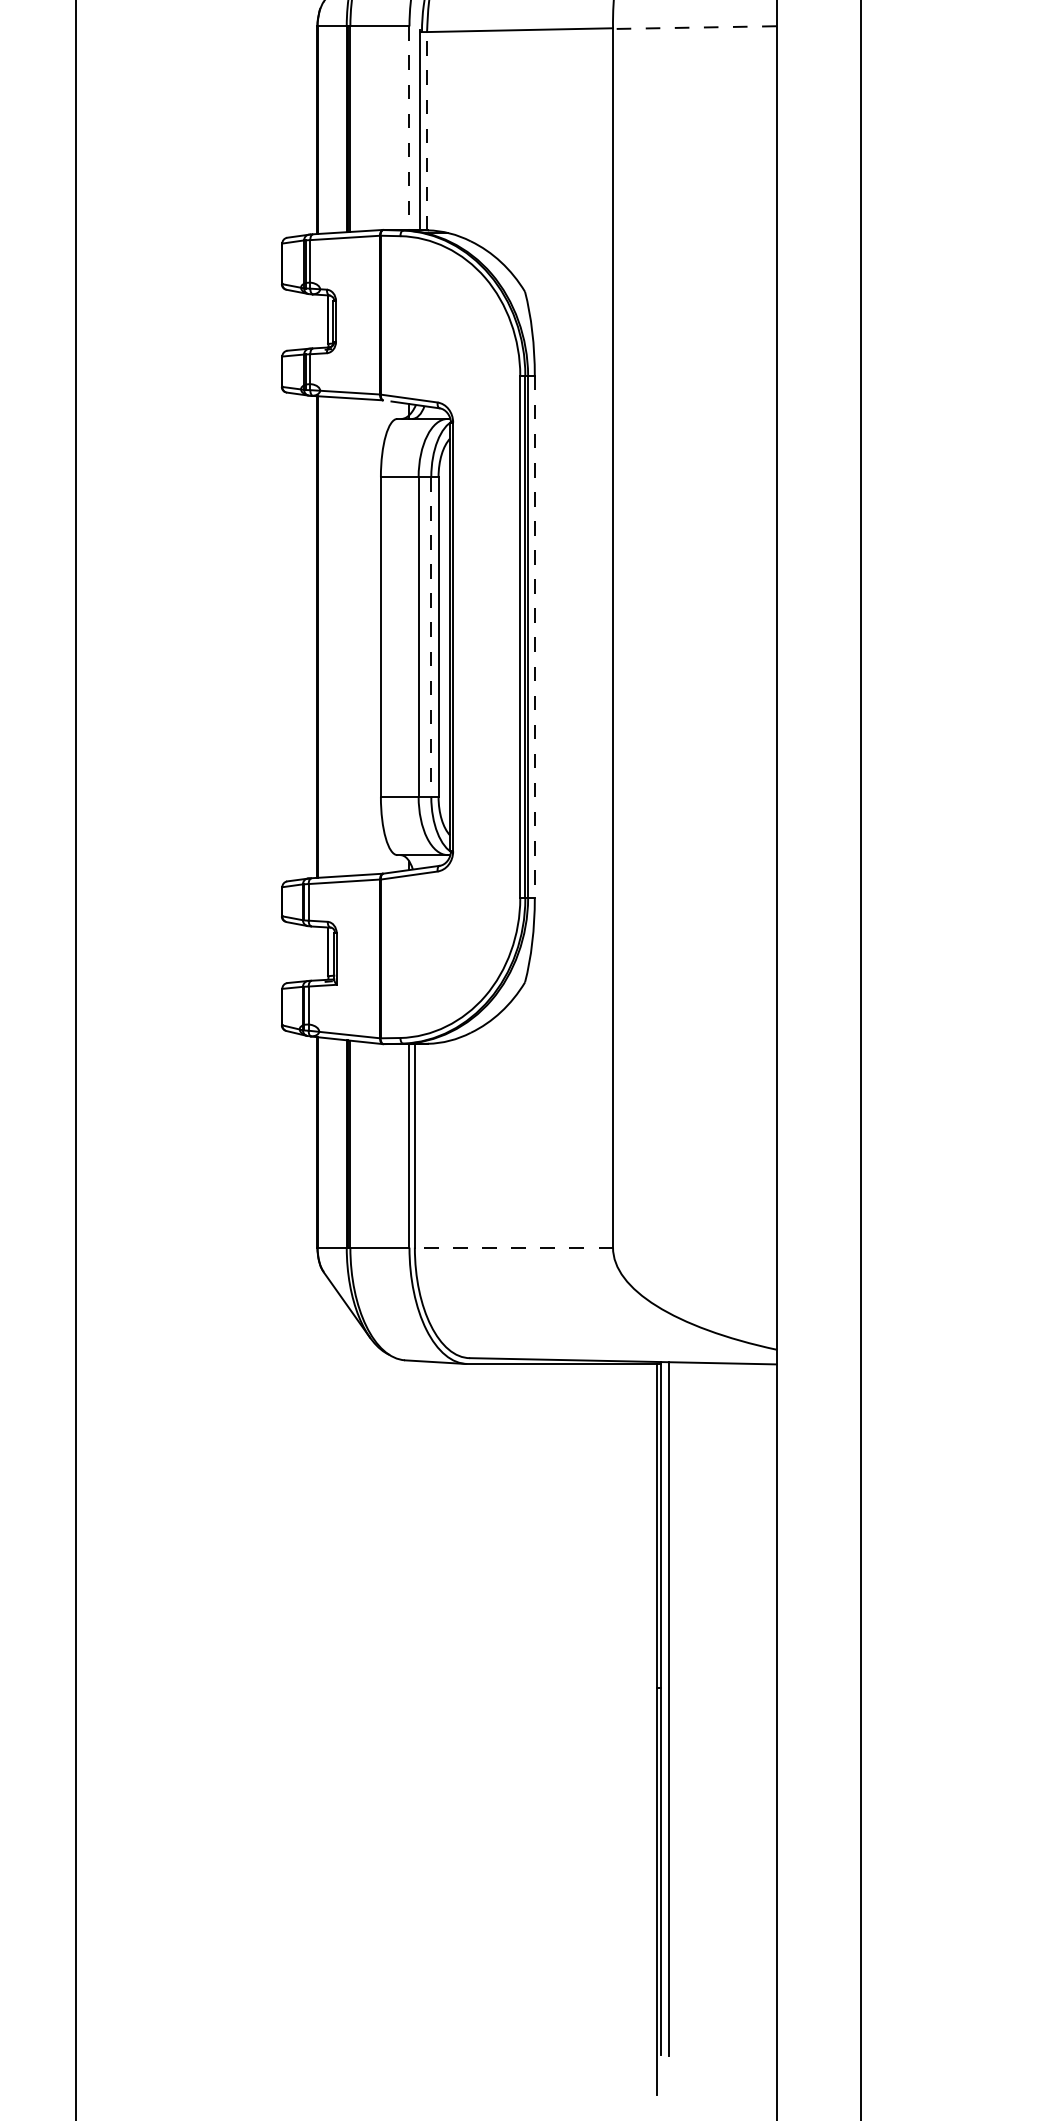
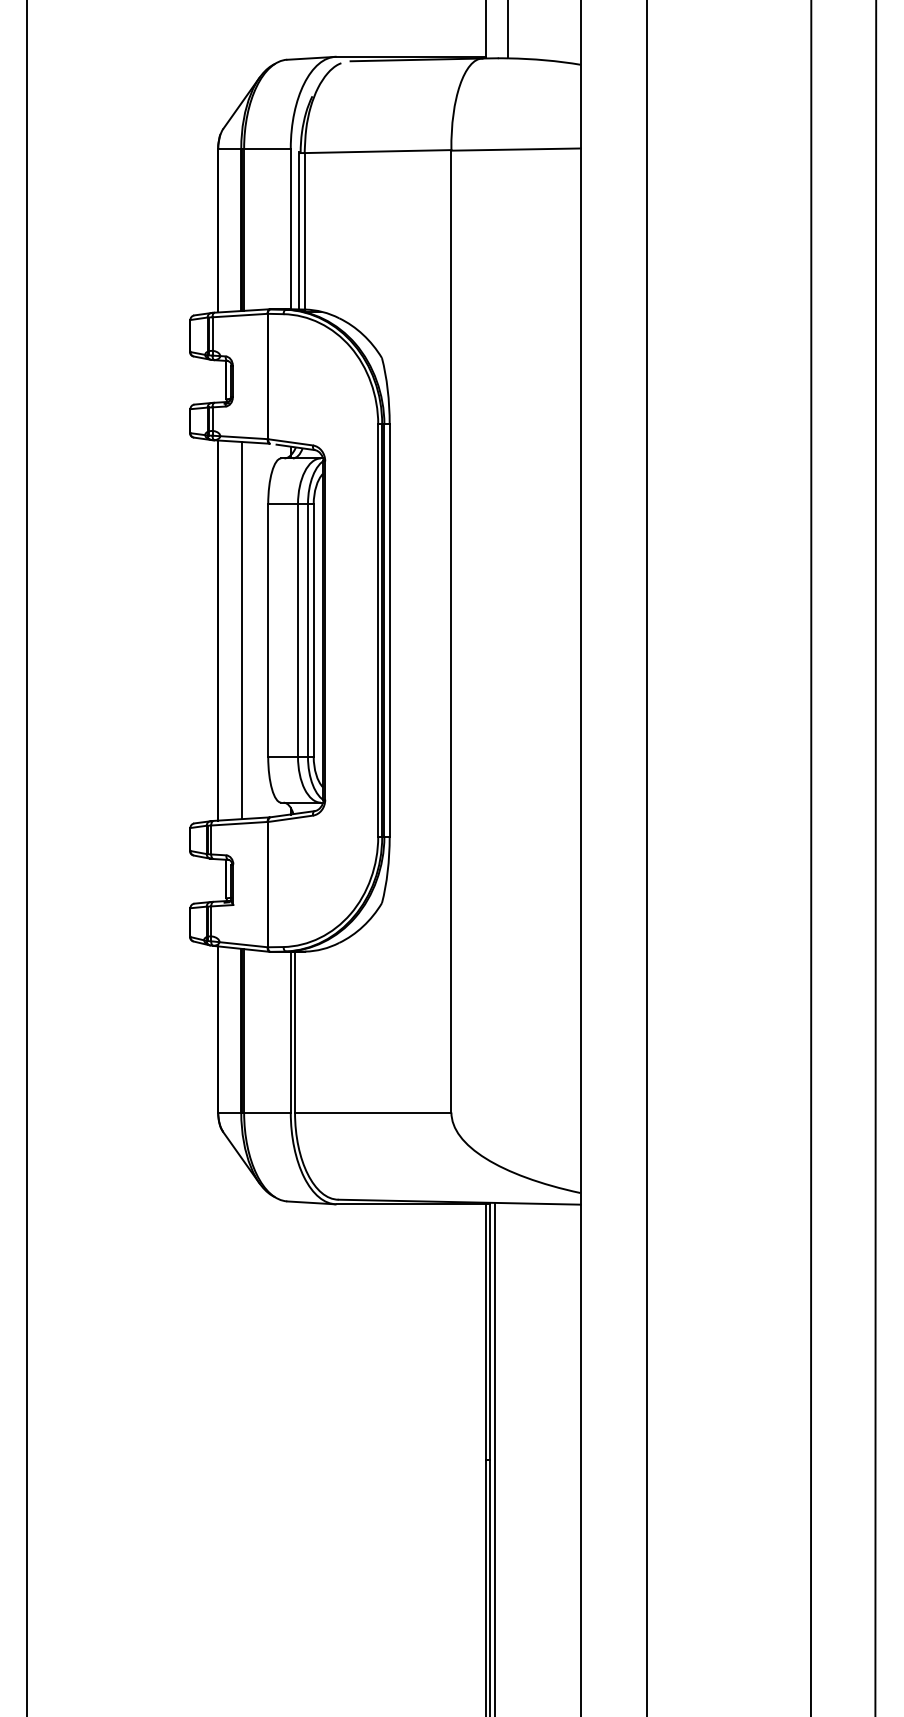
line: (694, 27) -> (515, 149), dashed -> solid
line: (409, 128) -> (290, 229), dashed -> solid
line: (426, 130) -> (304, 230), dashed -> solid
line: (348, 636) -> (242, 630), added
line: (430, 638) -> (307, 631), dashed -> solid
line: (534, 638) -> (389, 631), dashed -> solid
line: (513, 1247) -> (372, 1112), dashed -> solid

